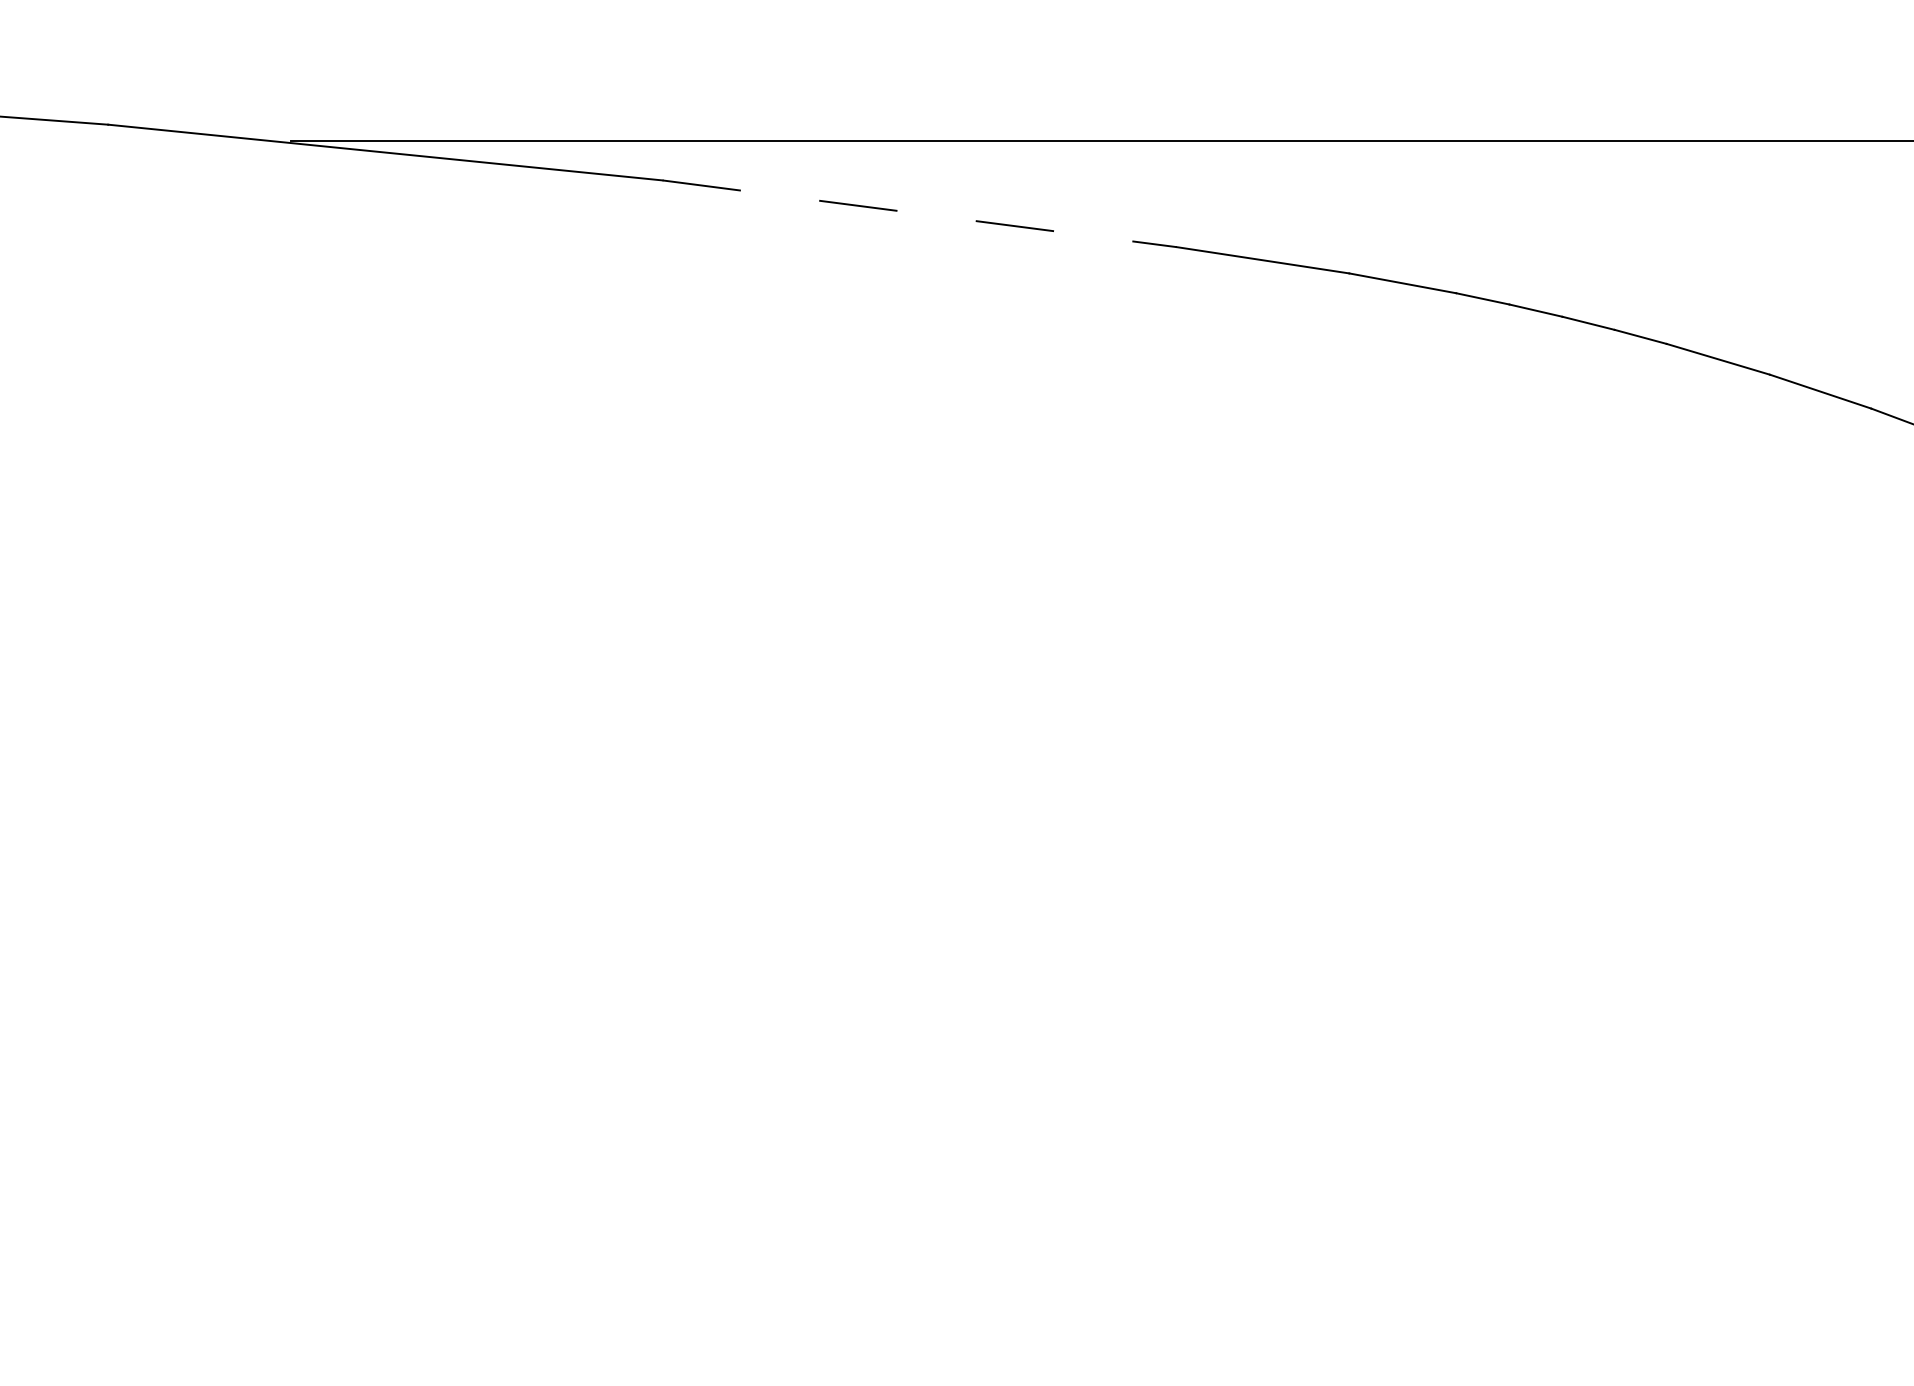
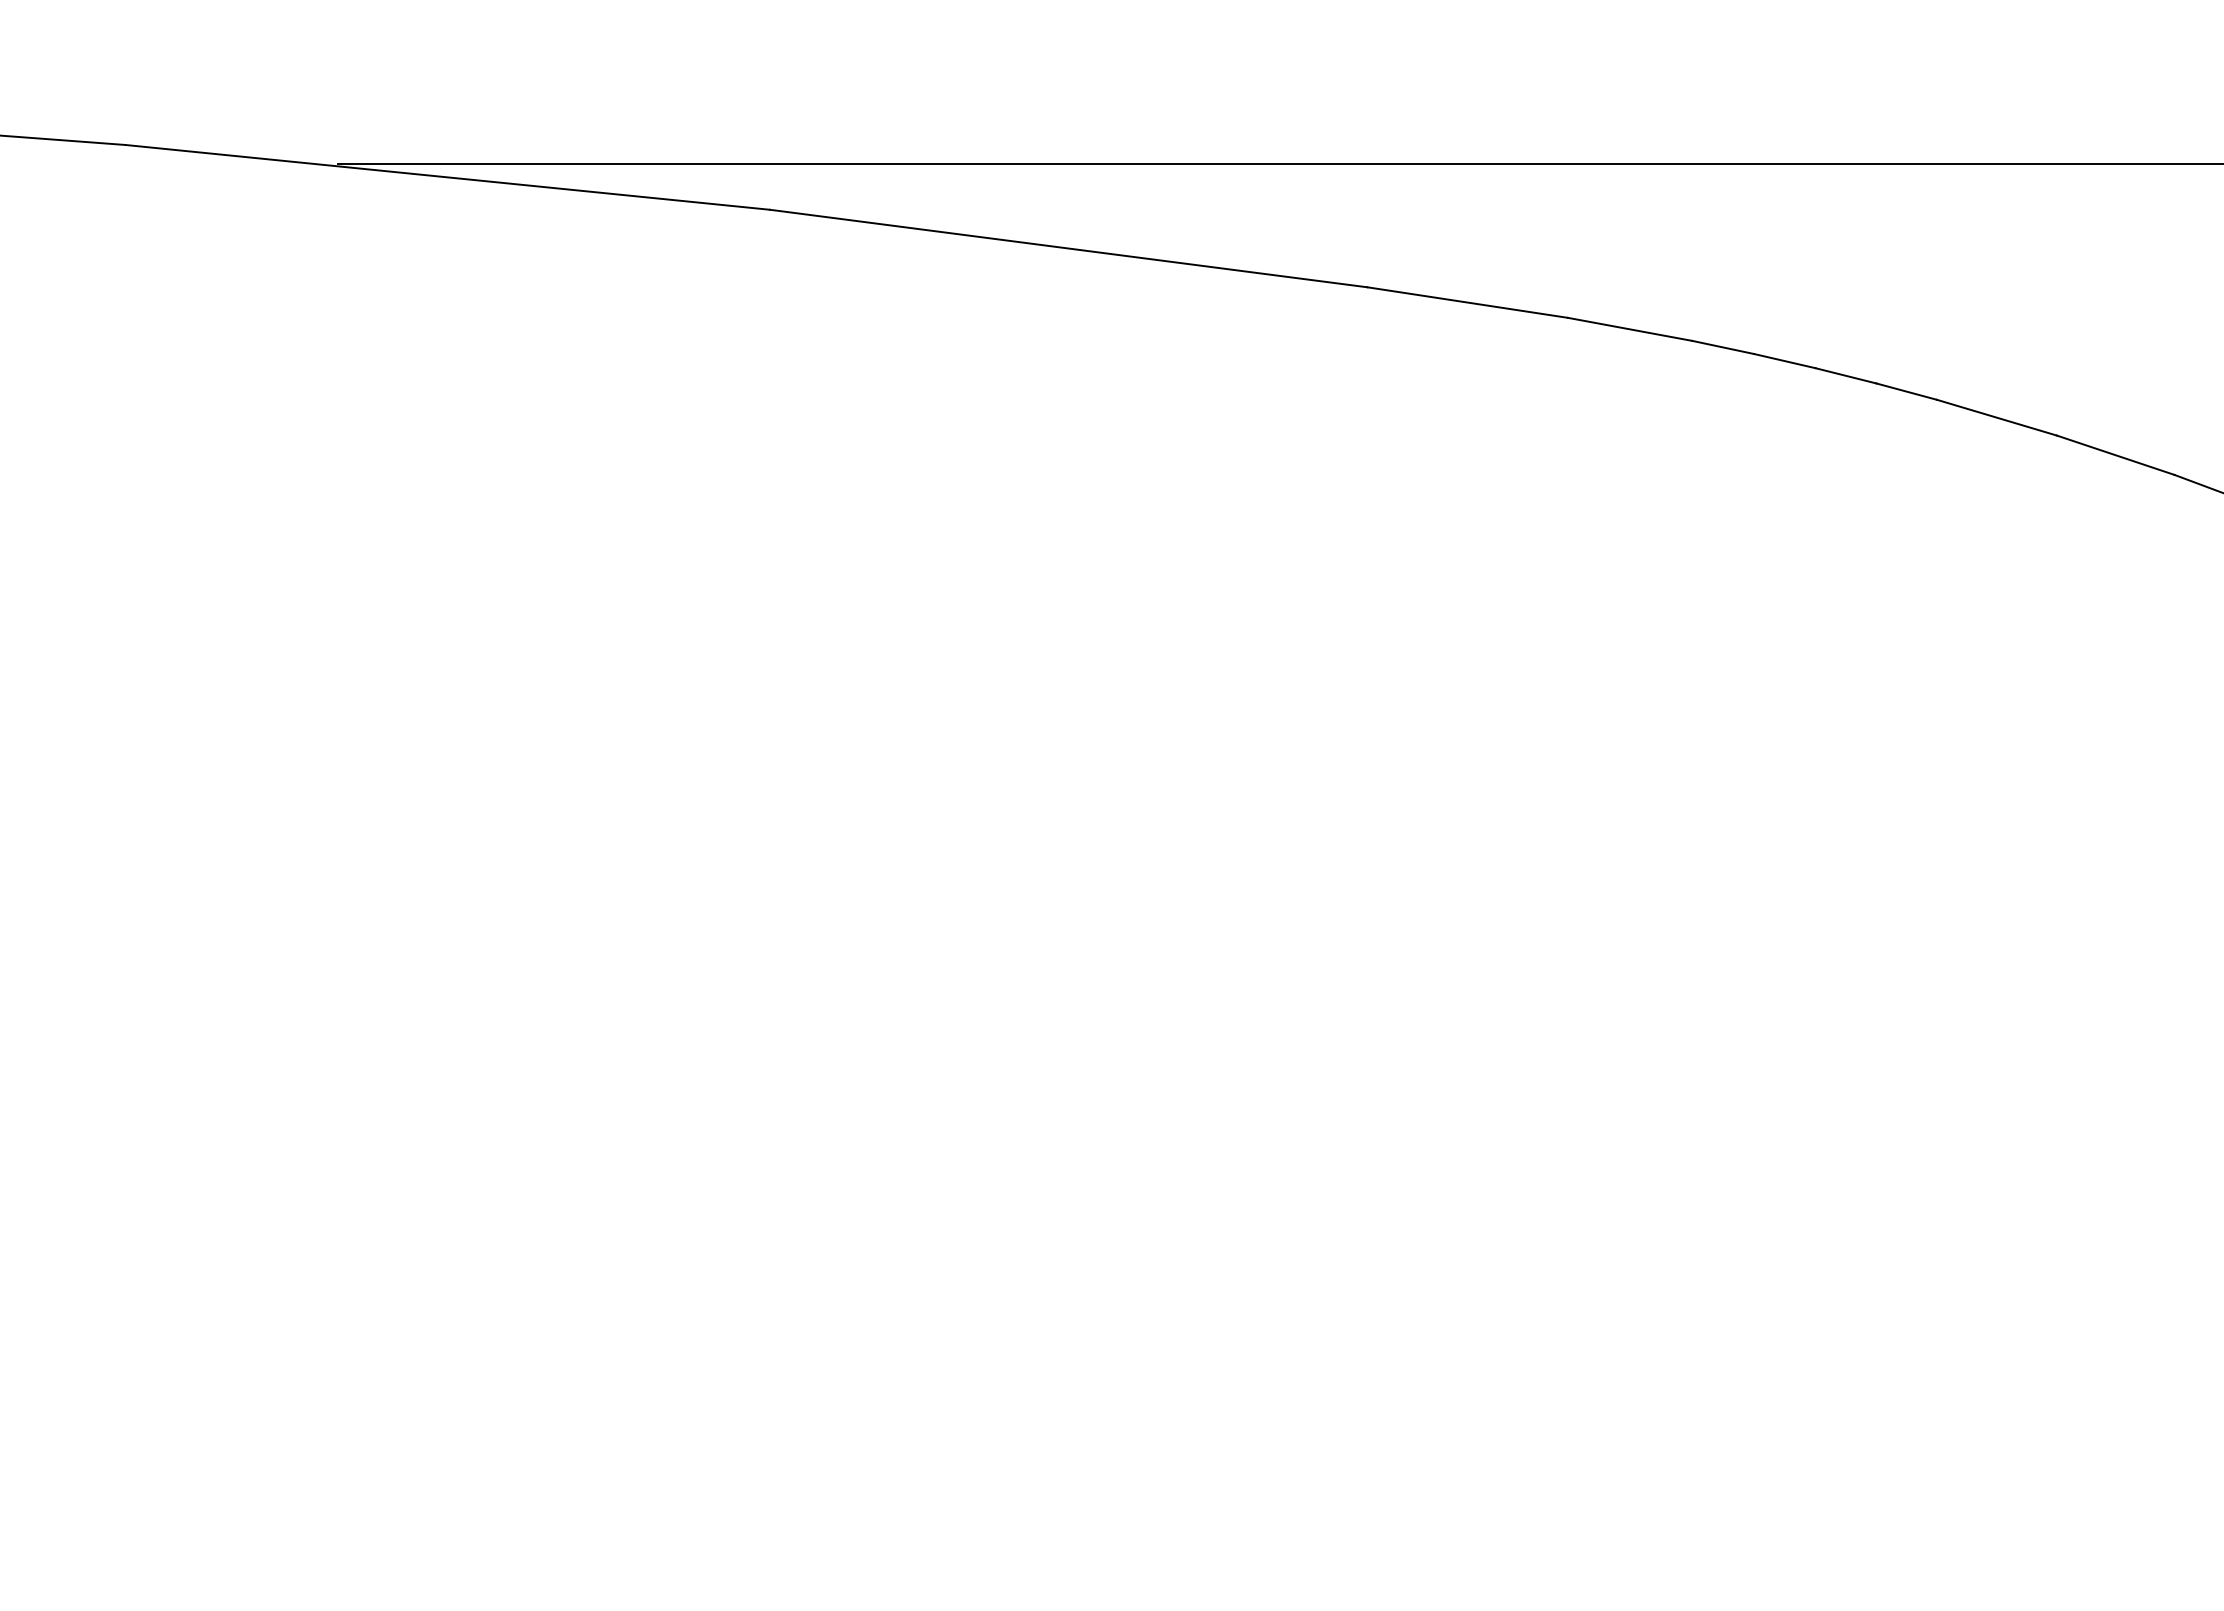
line: (920, 213) -> (1069, 248), dashed -> solid

